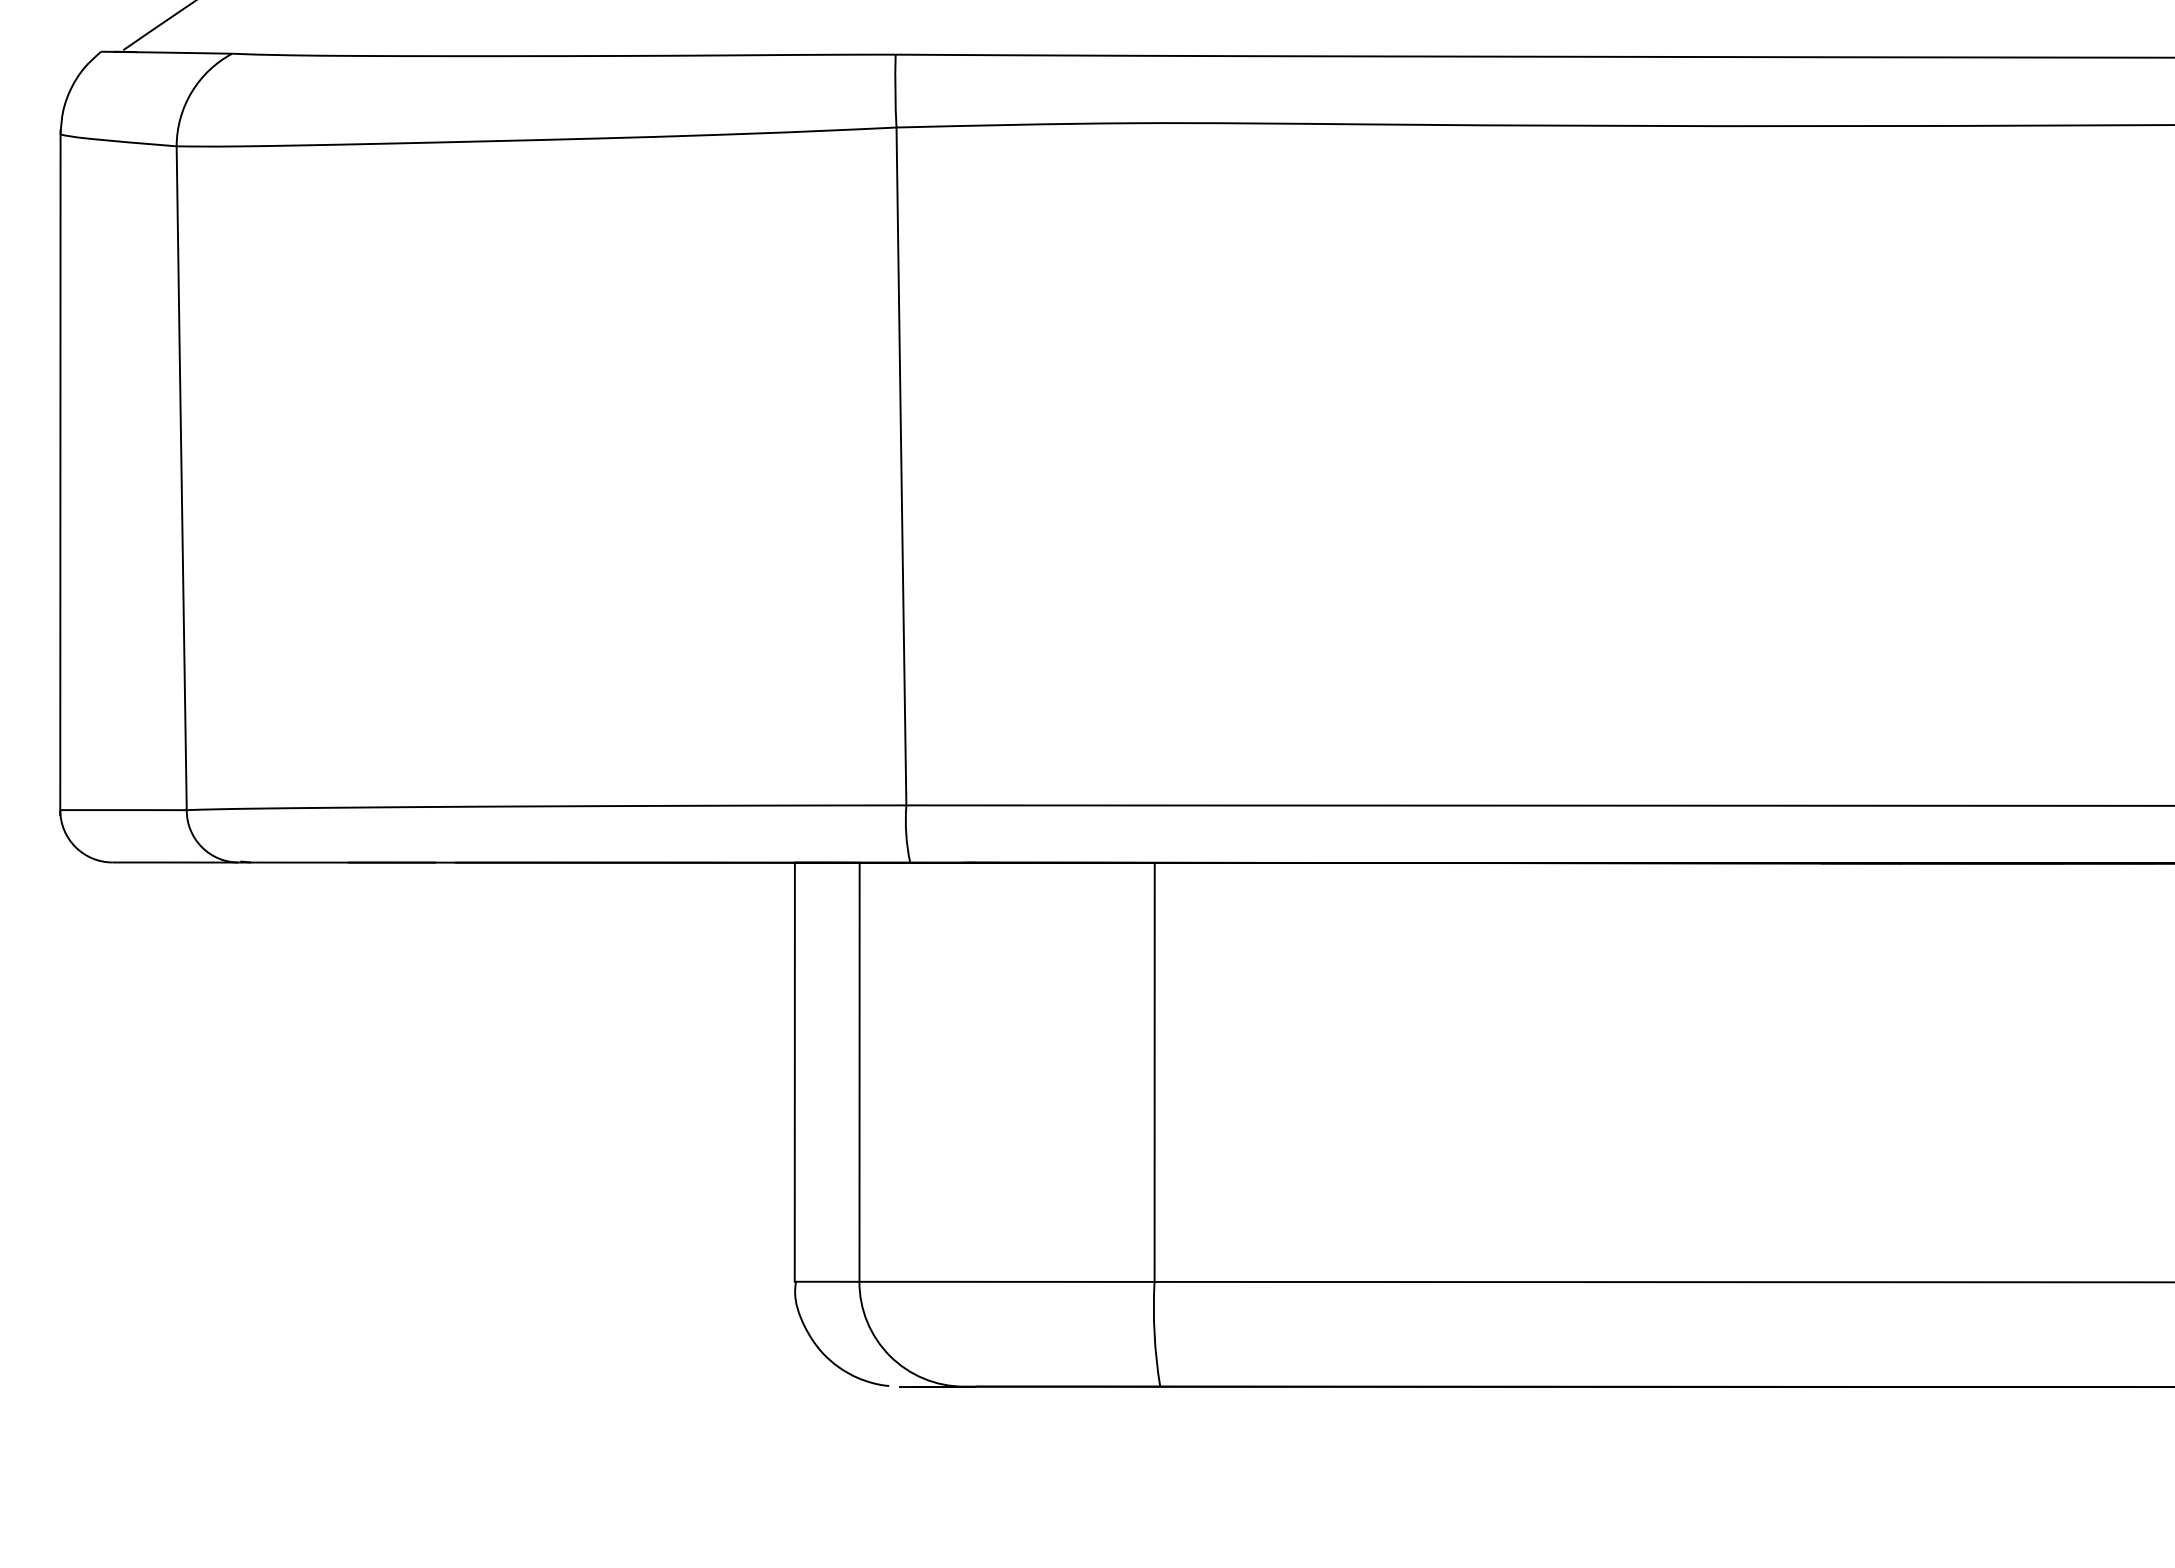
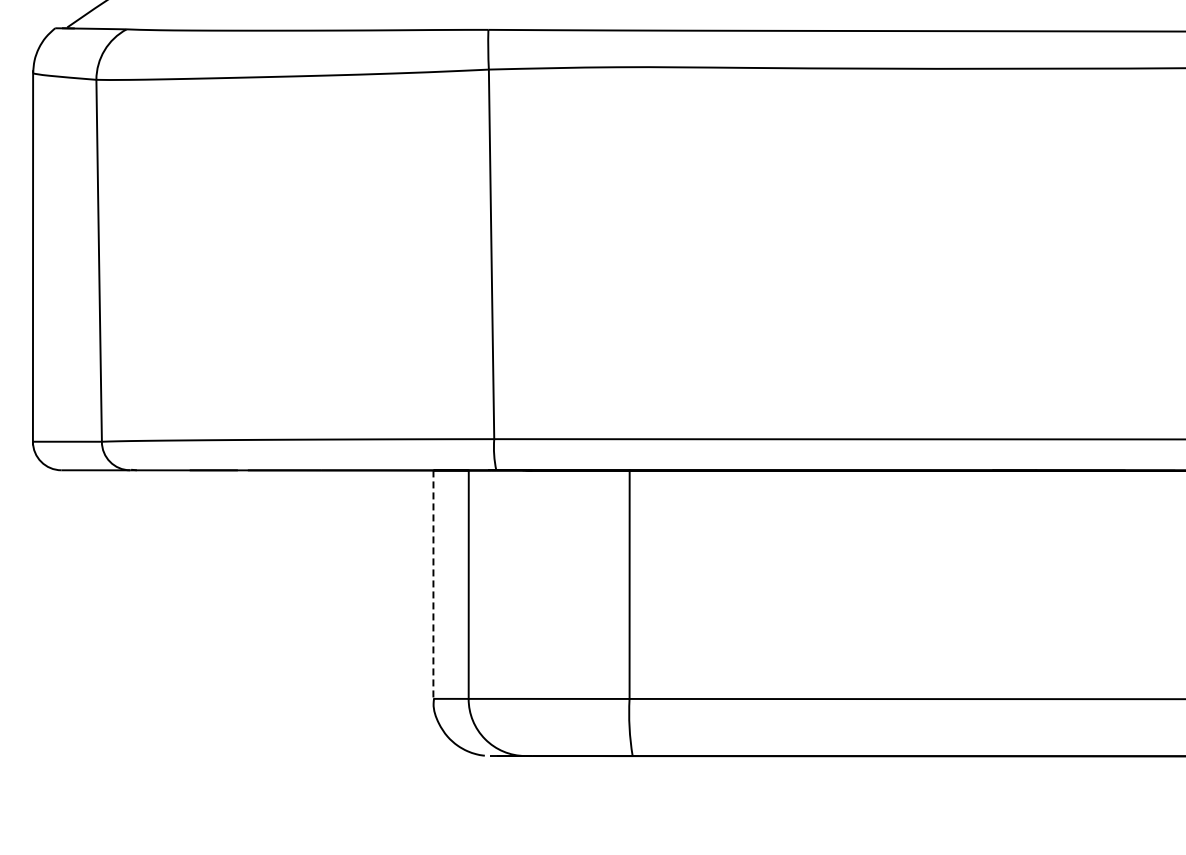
line: (794, 1073) -> (433, 585), solid -> dashed

